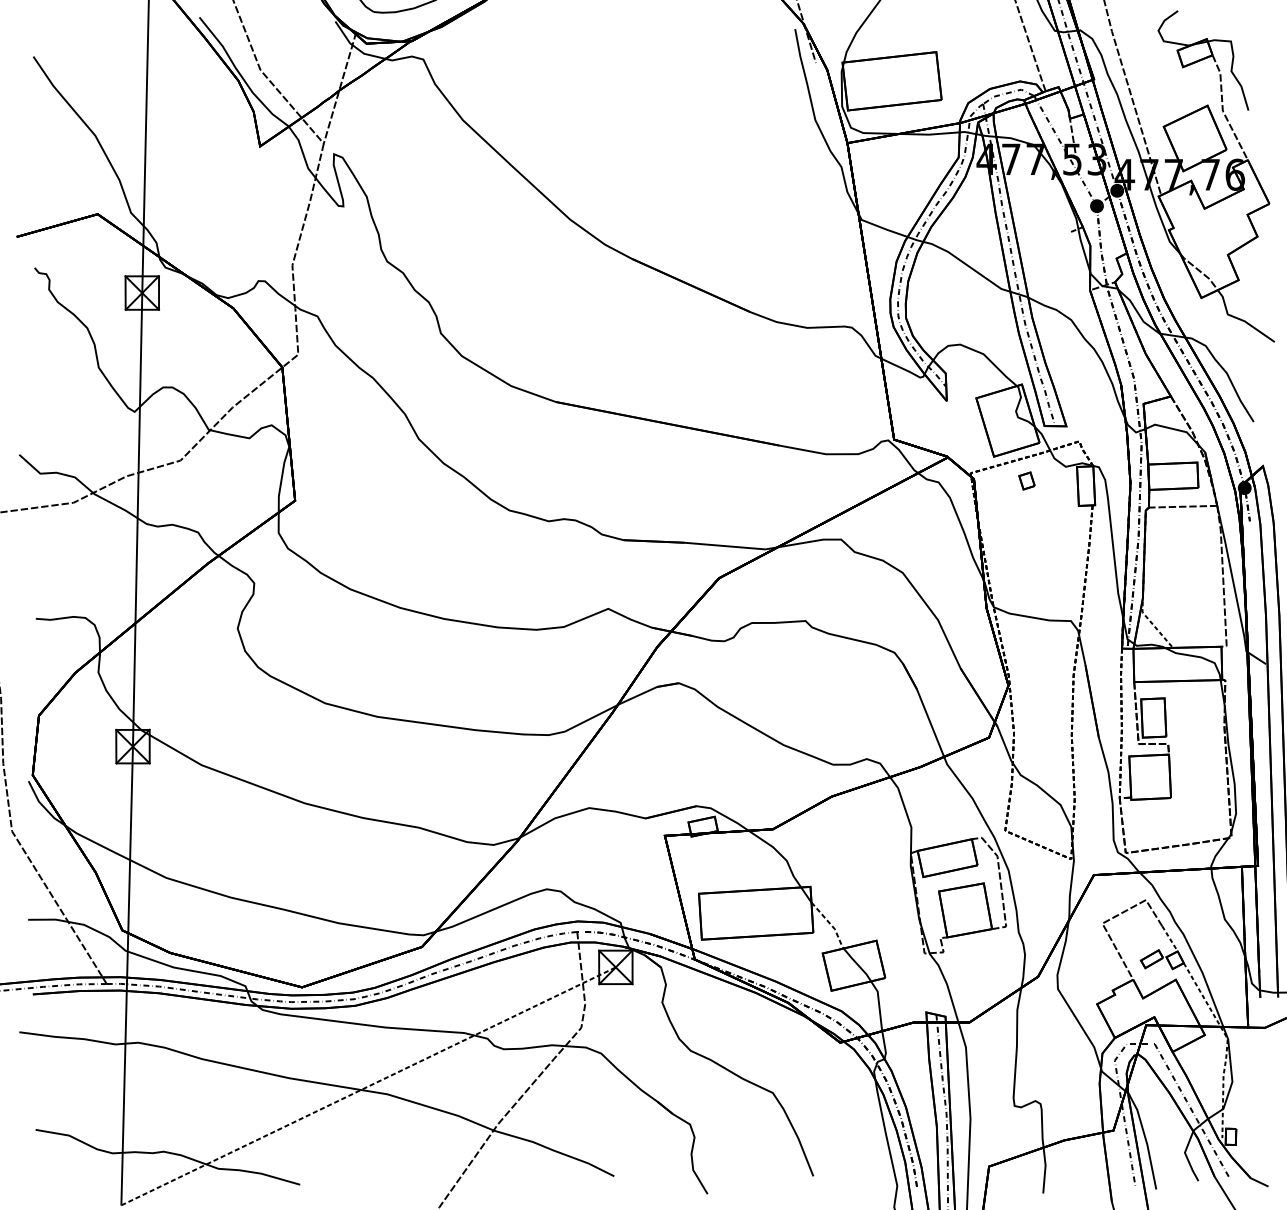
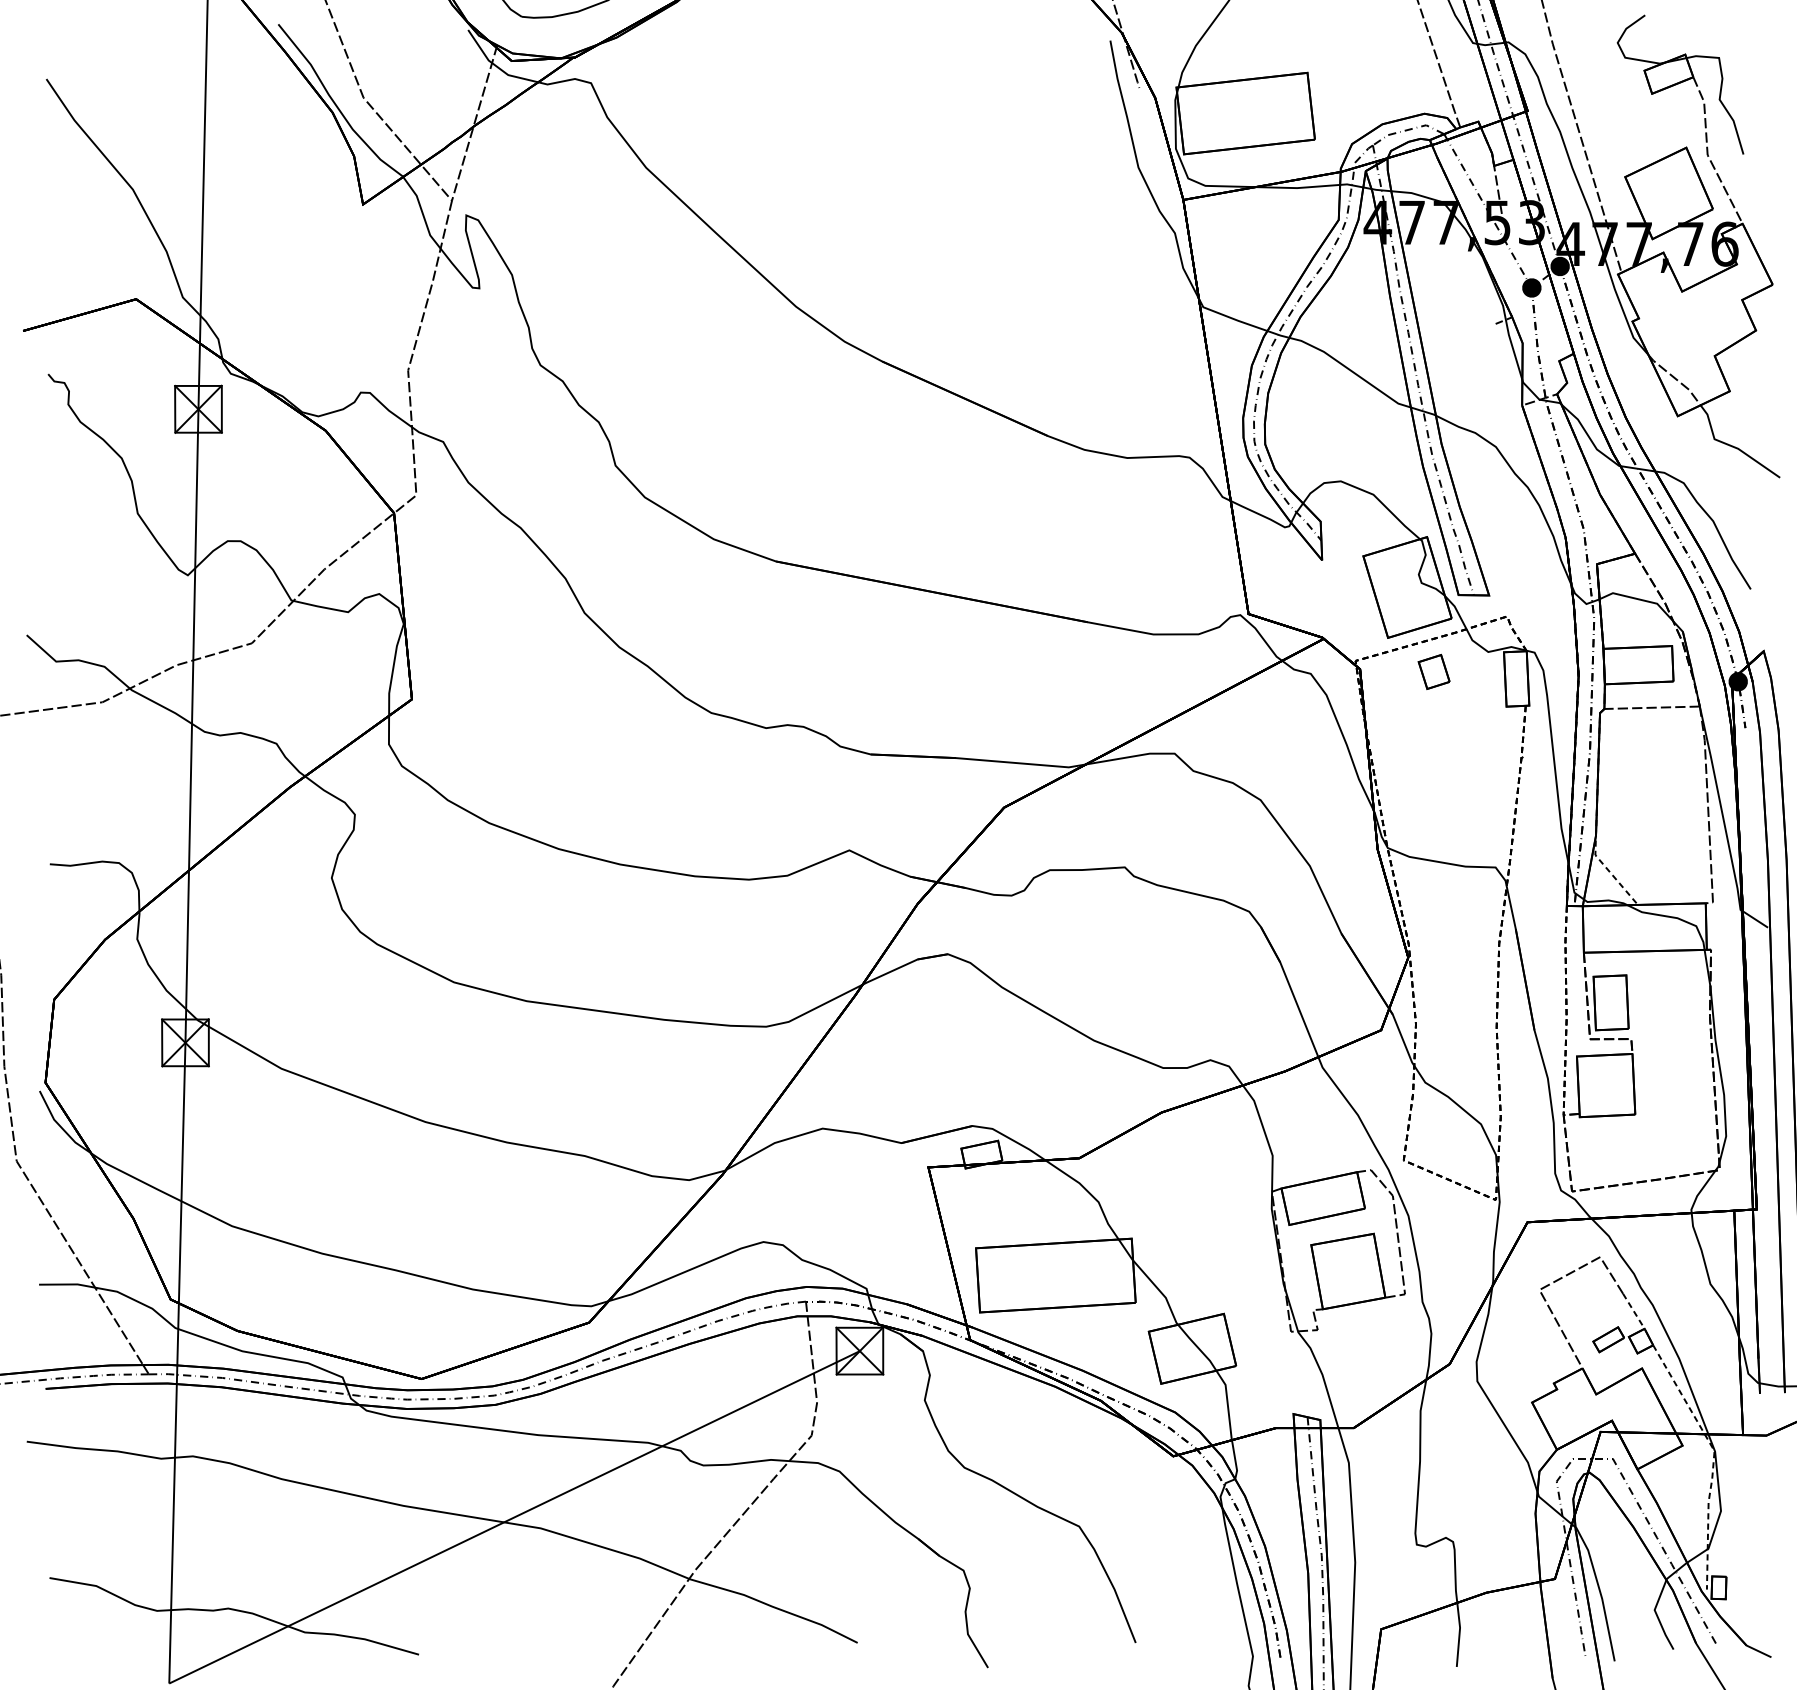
part: (1026, 480) -> (1433, 671), size x1.43
line: (831, 924) -> (1160, 1291), dashed -> solid
line: (369, 1086) -> (515, 1517), dashed -> solid

